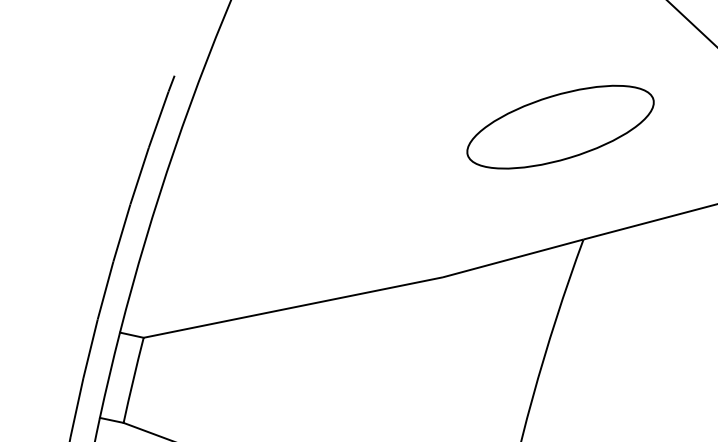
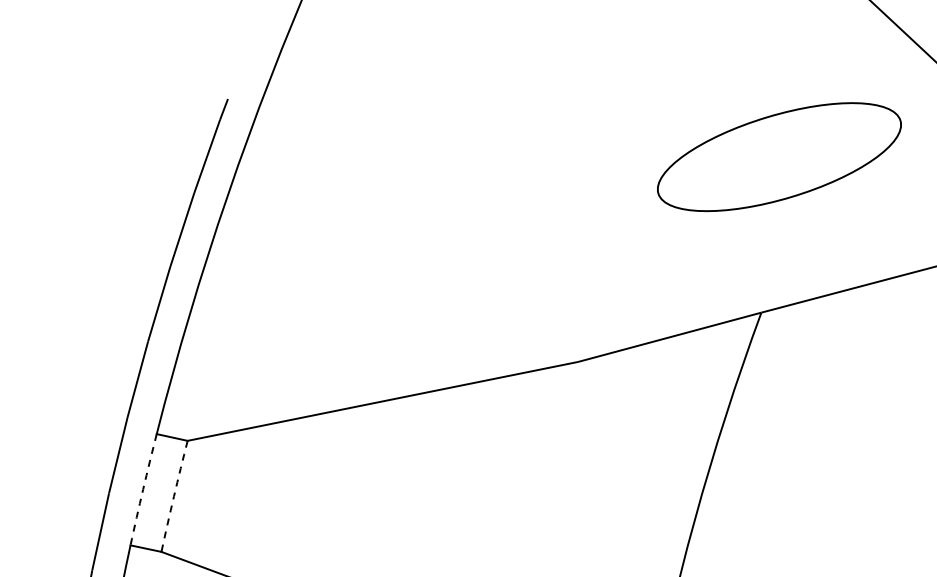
part: (560, 127) -> (779, 157), moved
arc: (109, 375) -> (143, 489), solid -> dashed
arc: (133, 380) -> (174, 496), solid -> dashed

